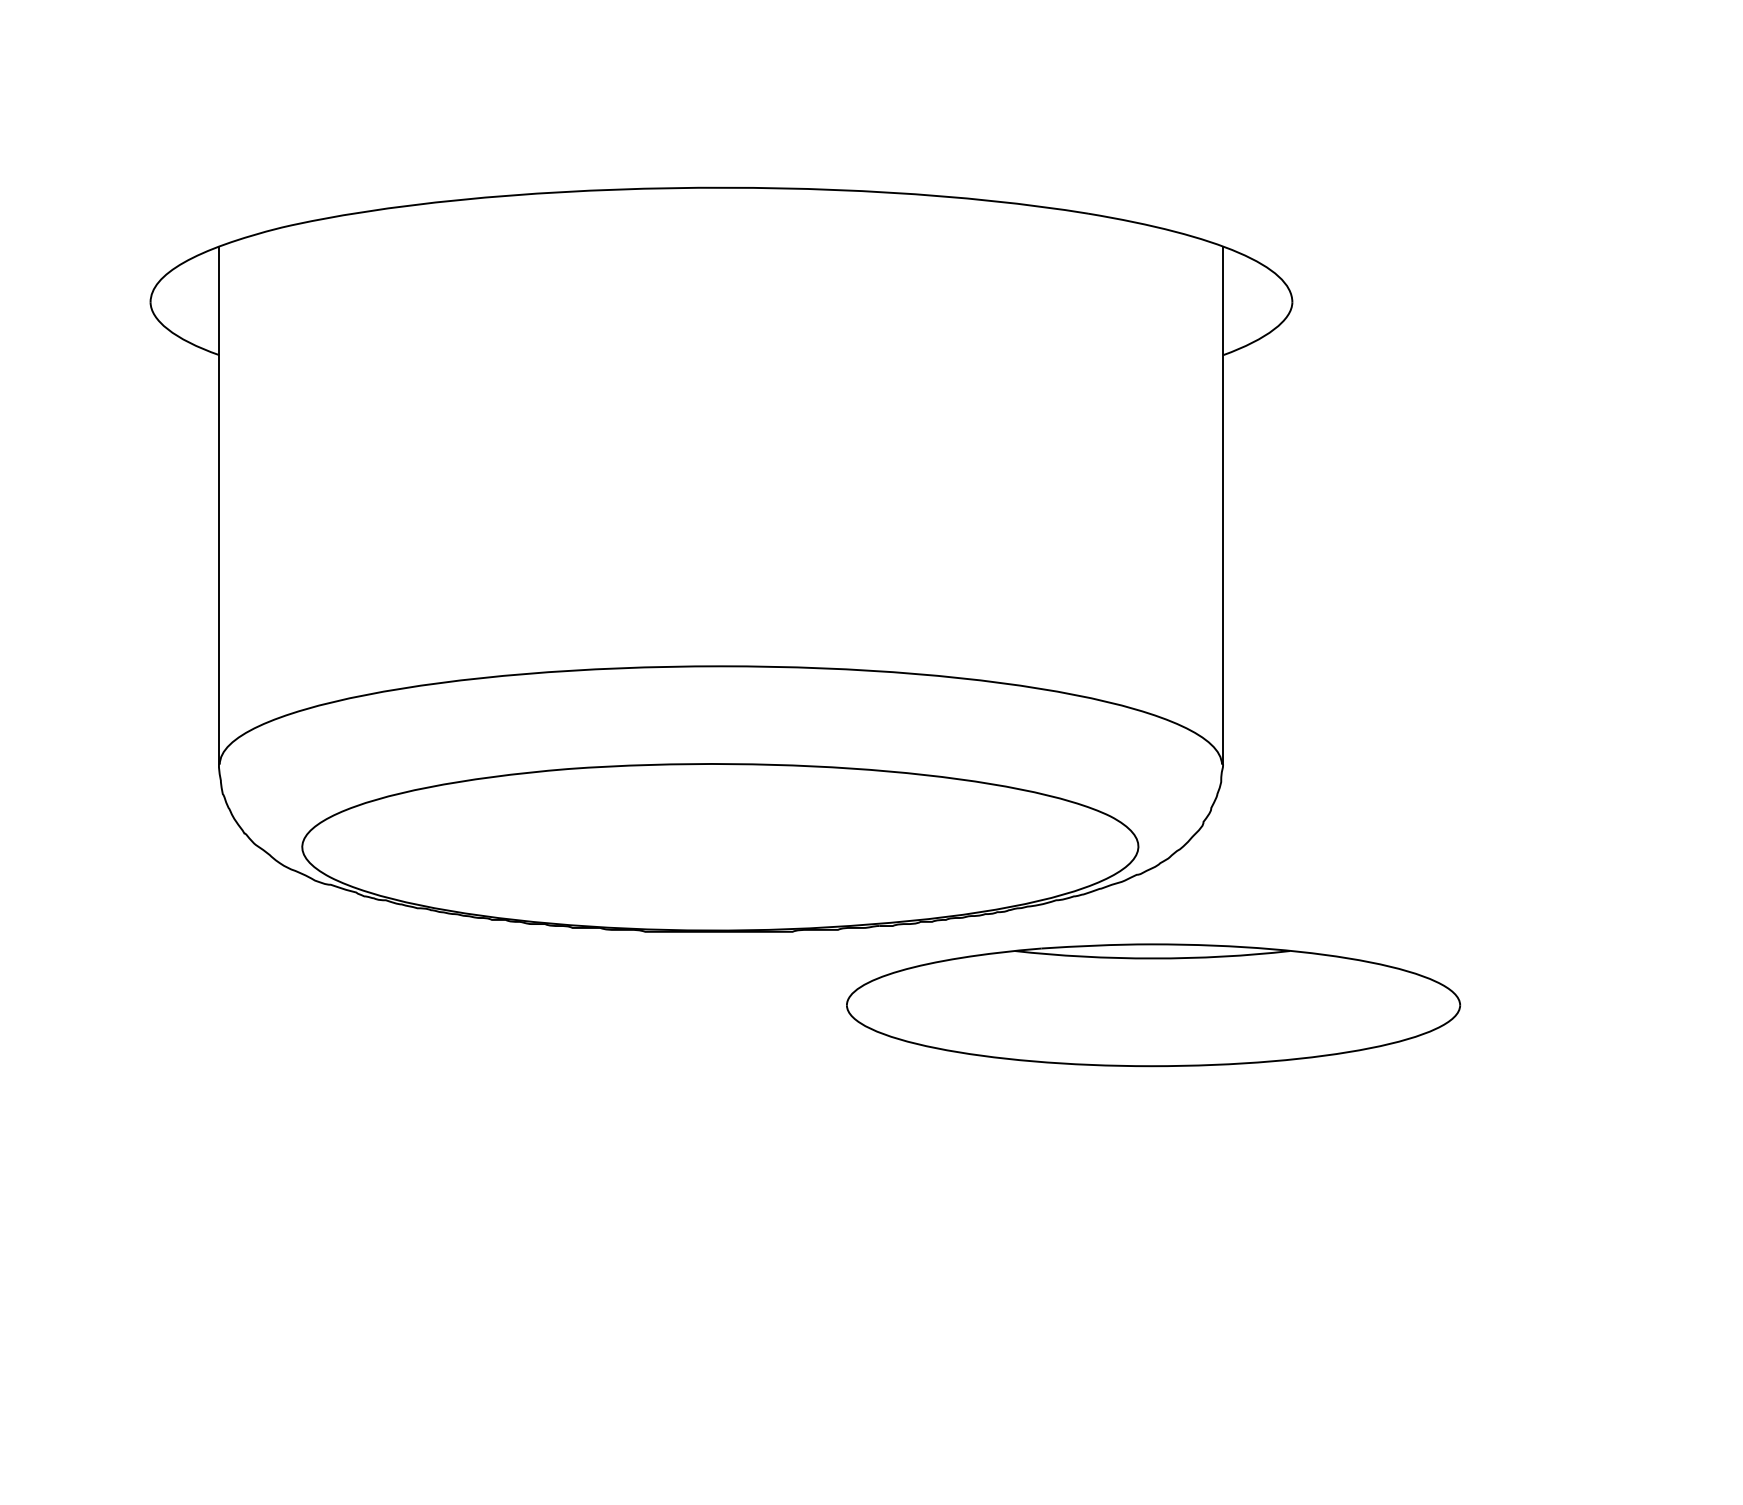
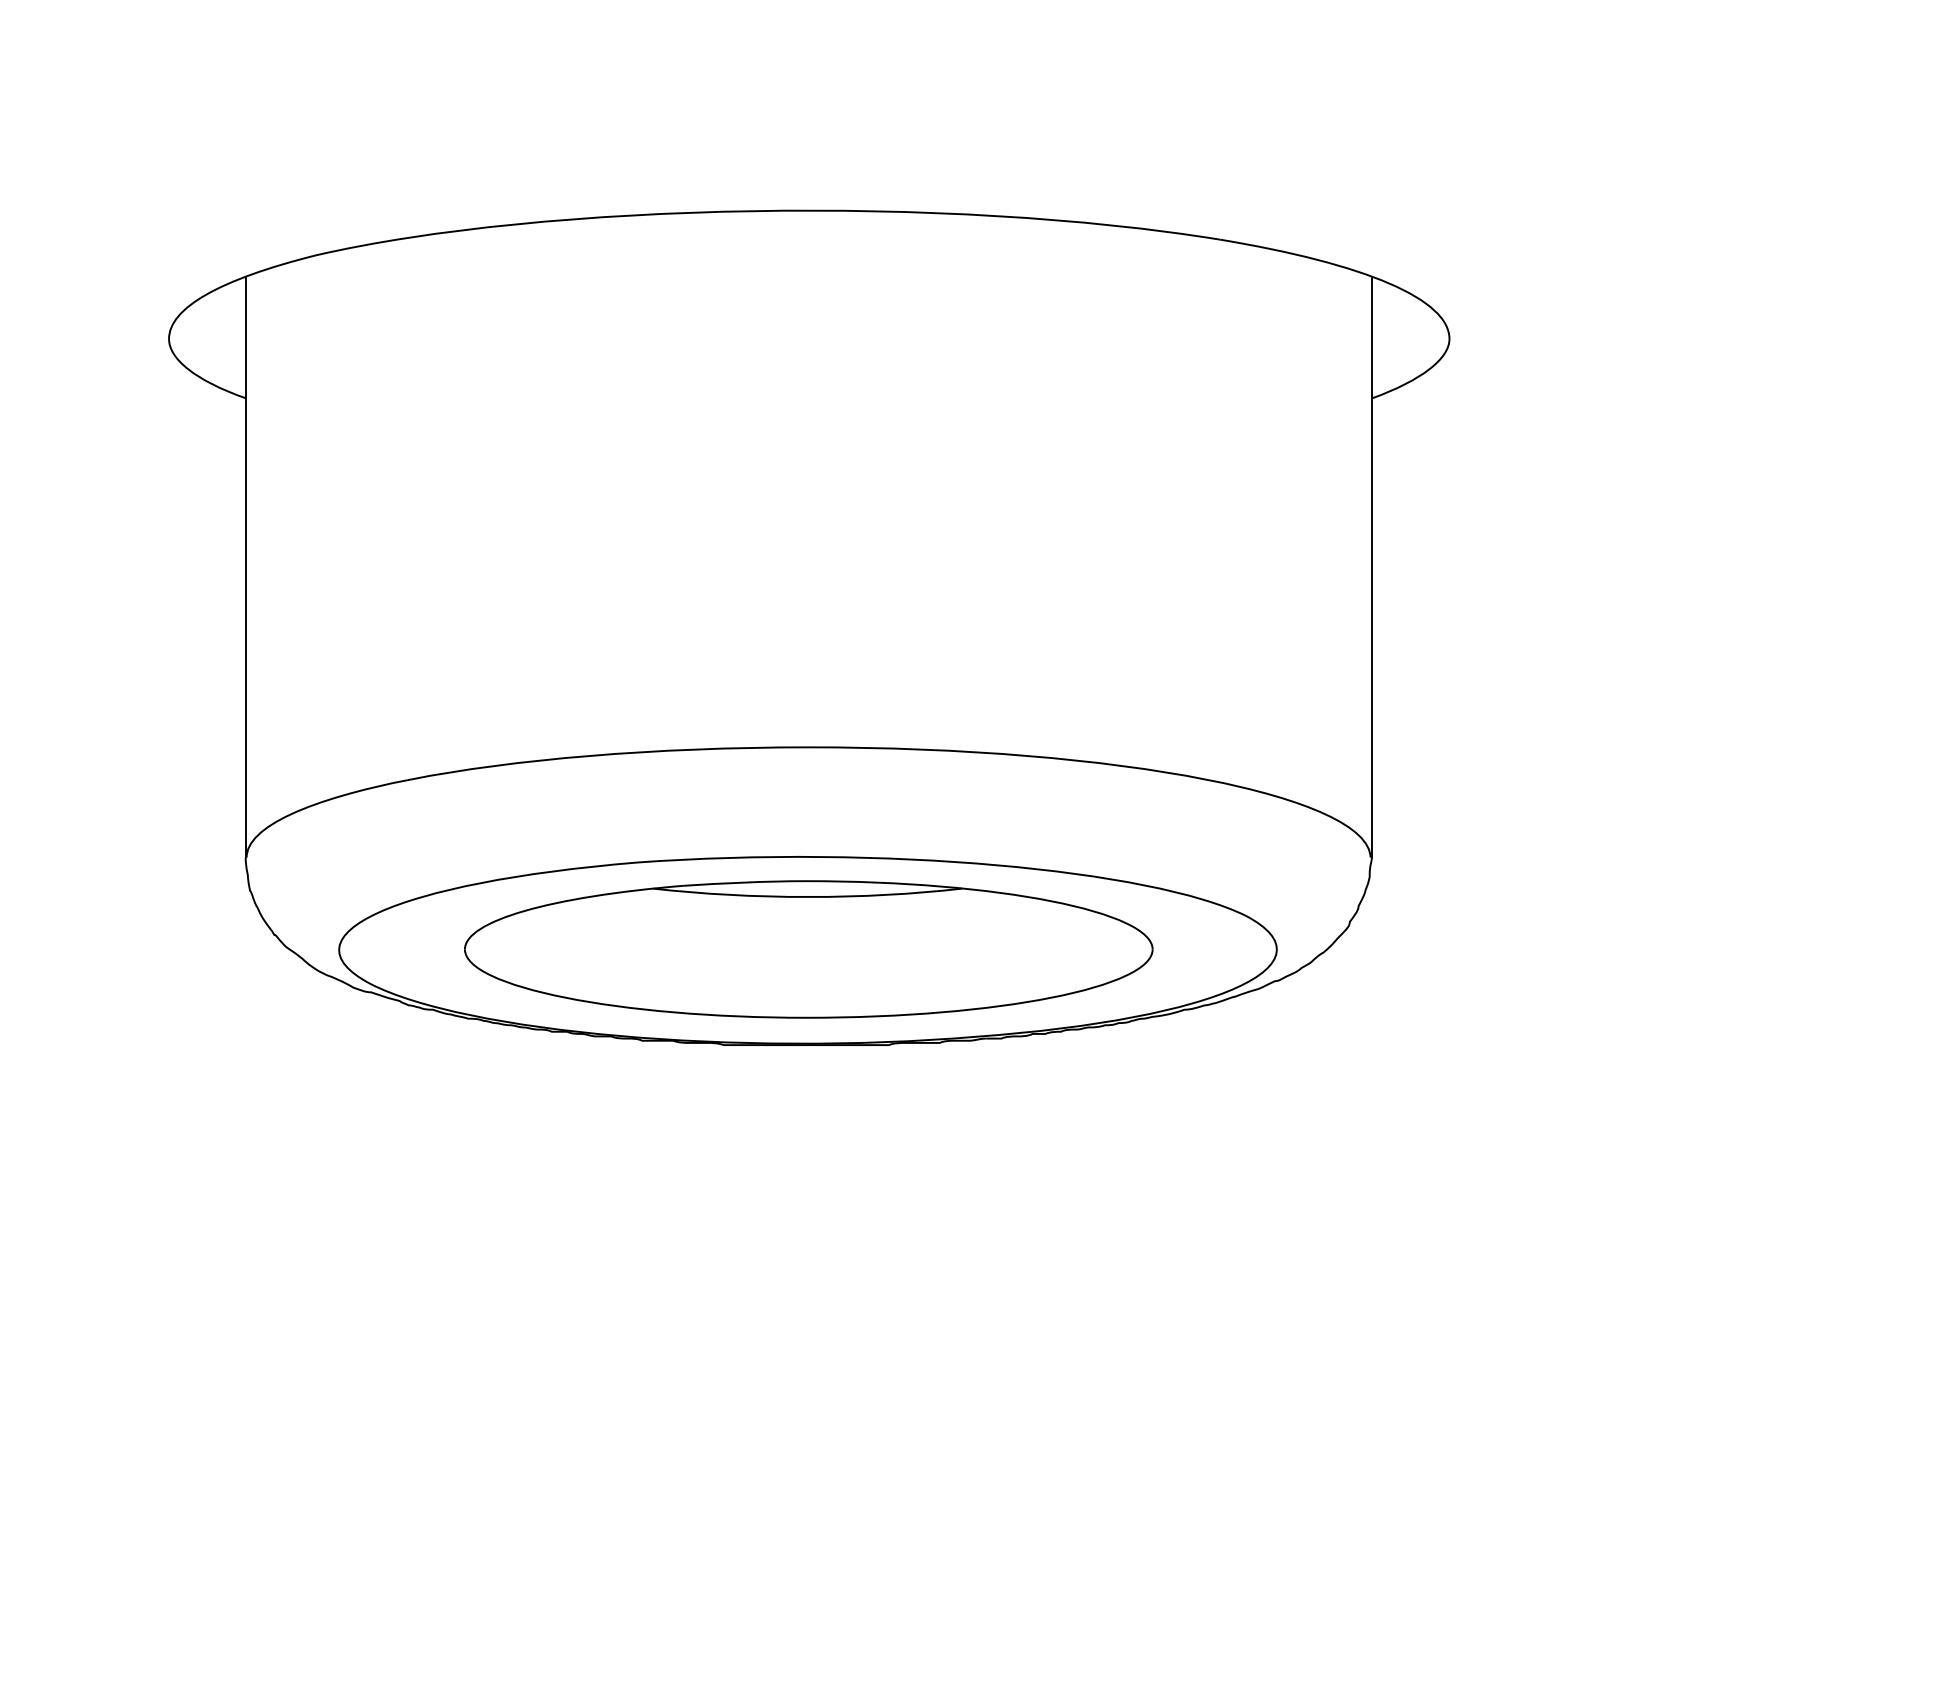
part: (1153, 1005) -> (808, 949), moved

